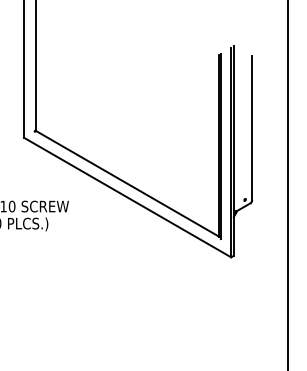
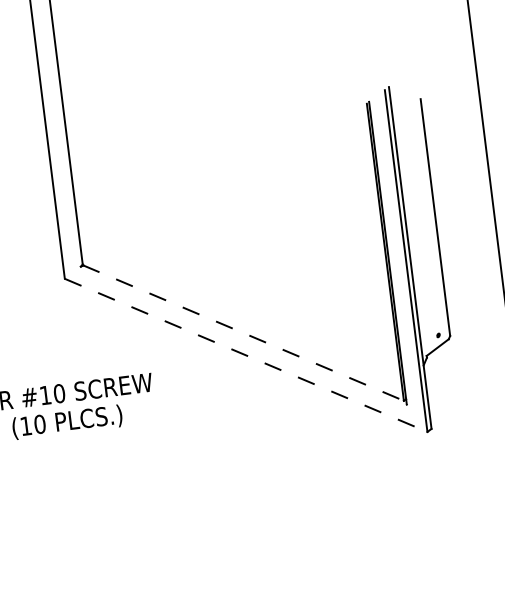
line: (127, 183) -> (243, 332), solid -> dashed
line: (127, 197) -> (245, 355), solid -> dashed

